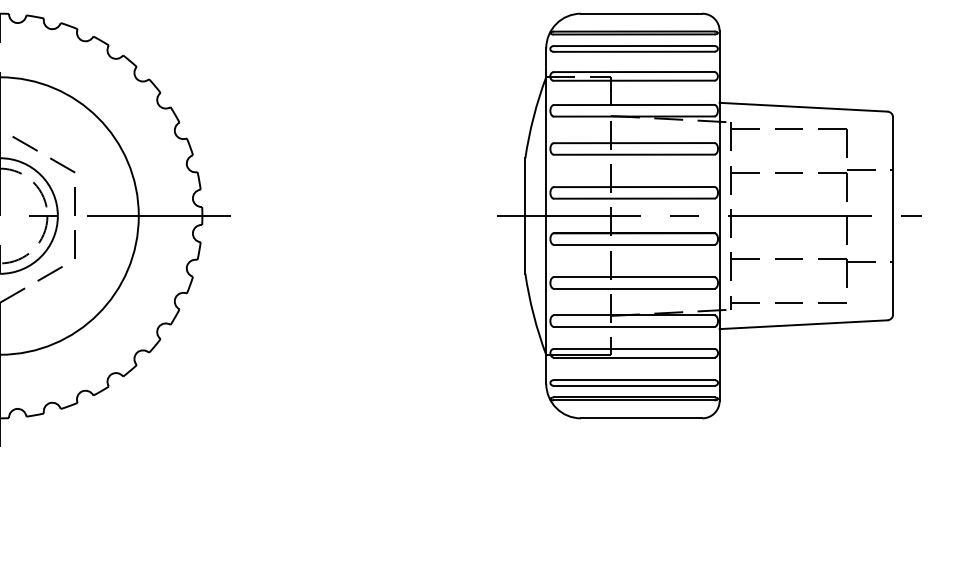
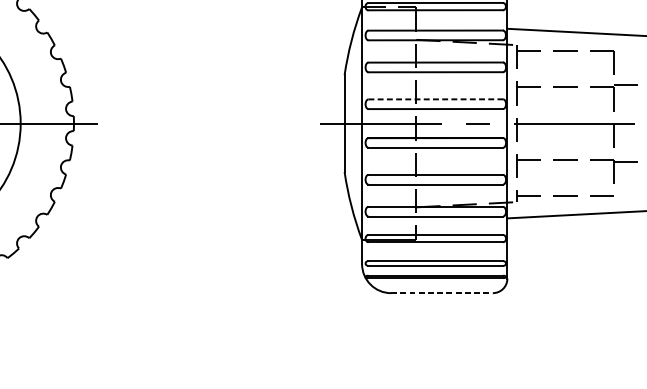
line: (634, 187) -> (436, 99), solid -> dashed
line: (641, 418) -> (441, 293), solid -> dashed

